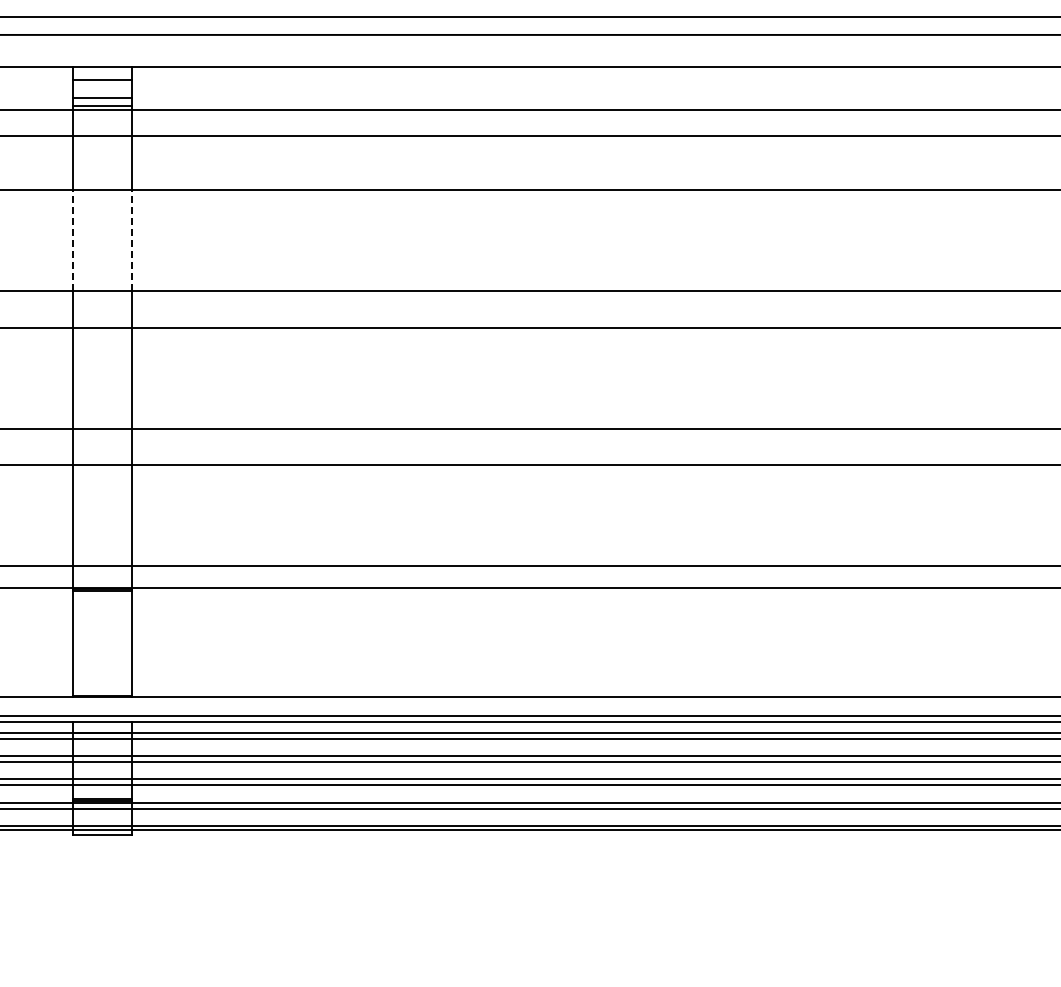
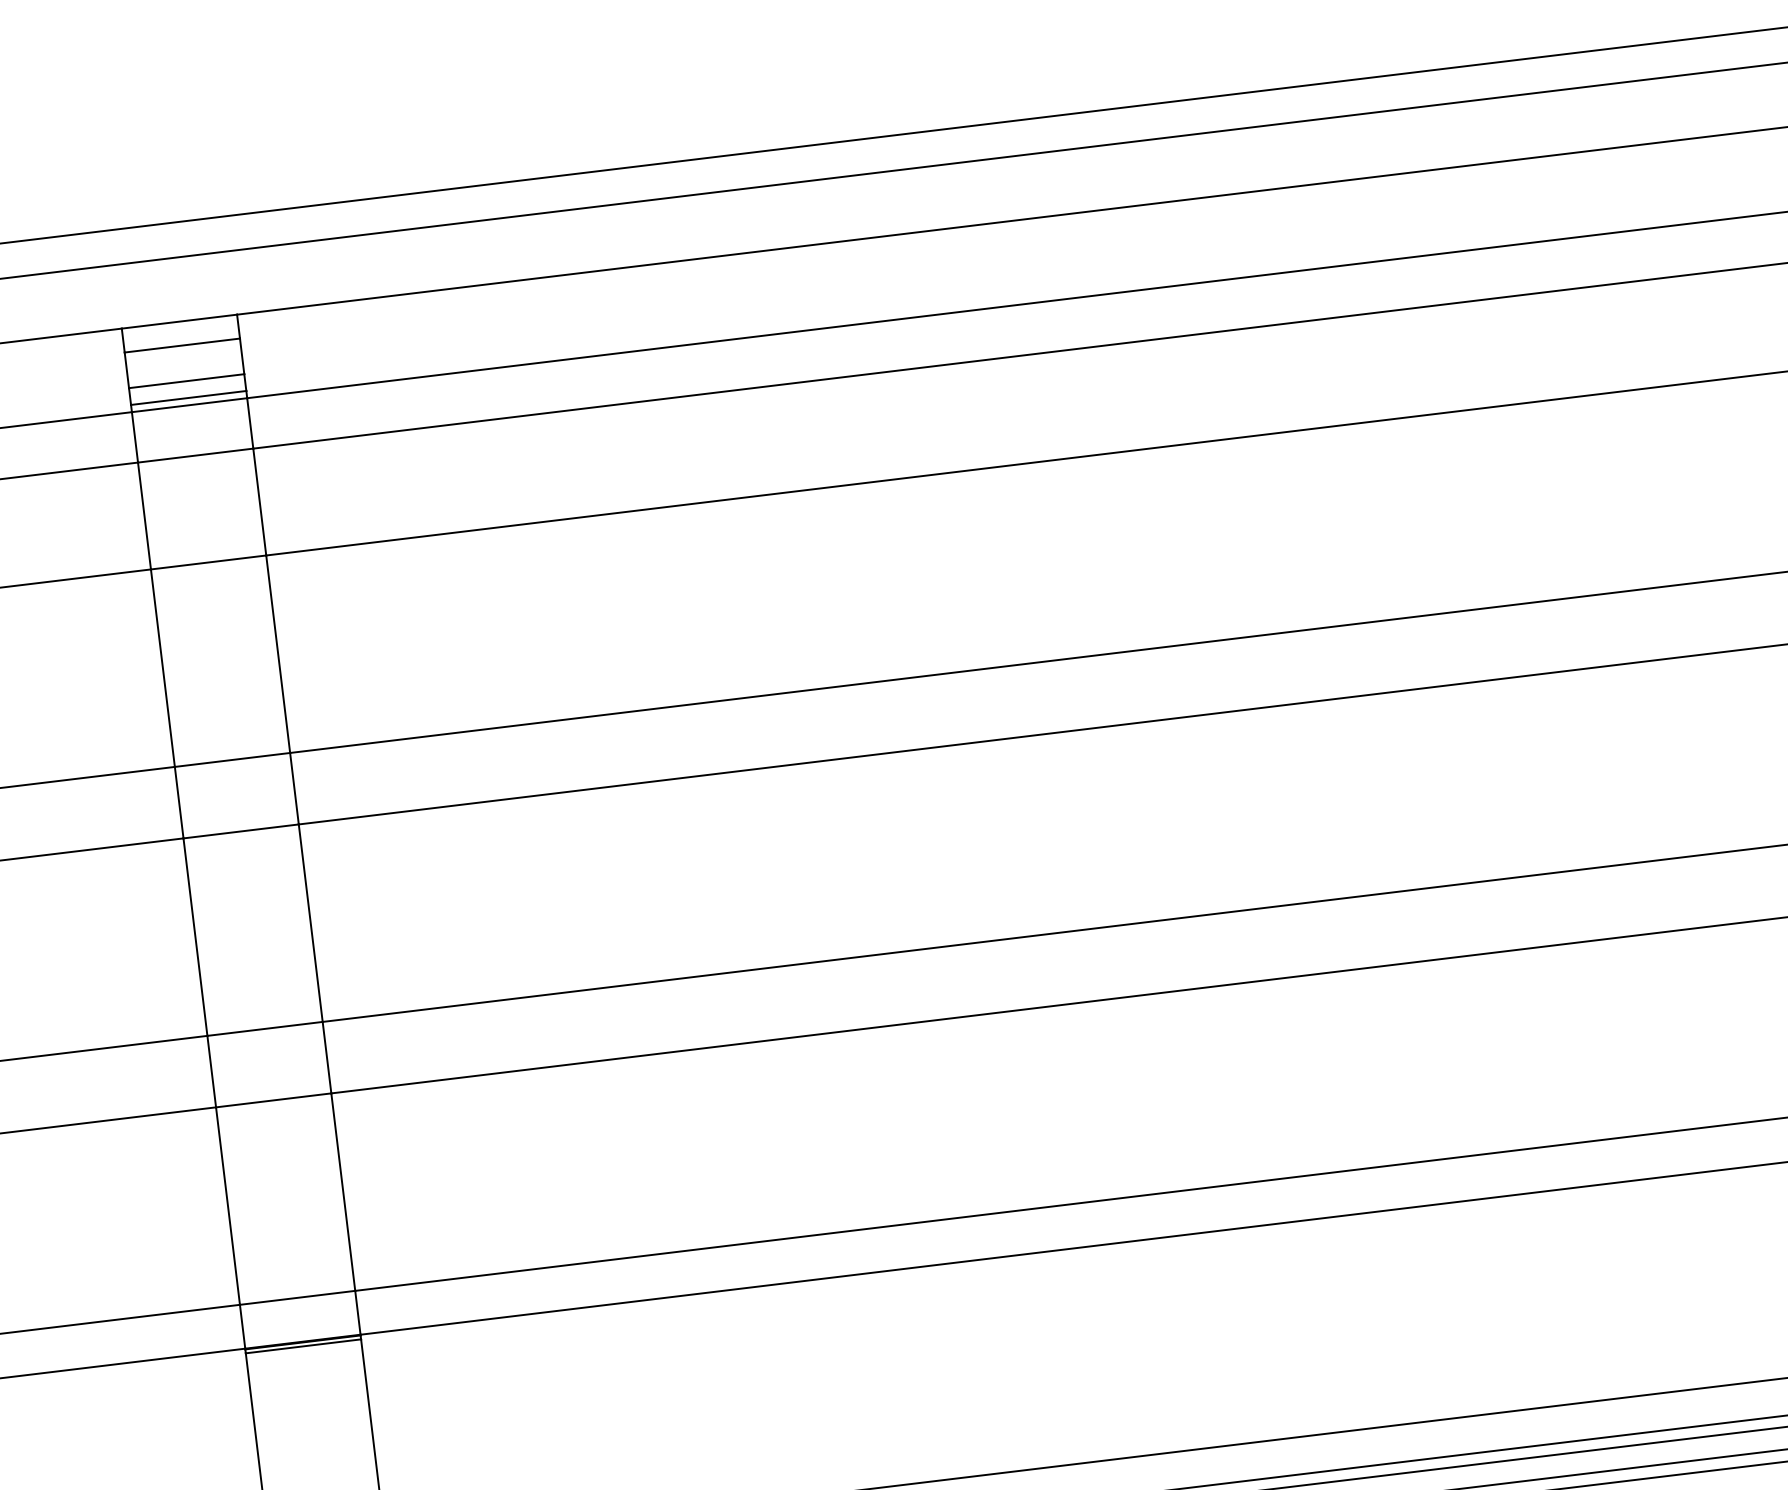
line: (72, 240) -> (162, 667), dashed -> solid
line: (131, 240) -> (277, 653), dashed -> solid

